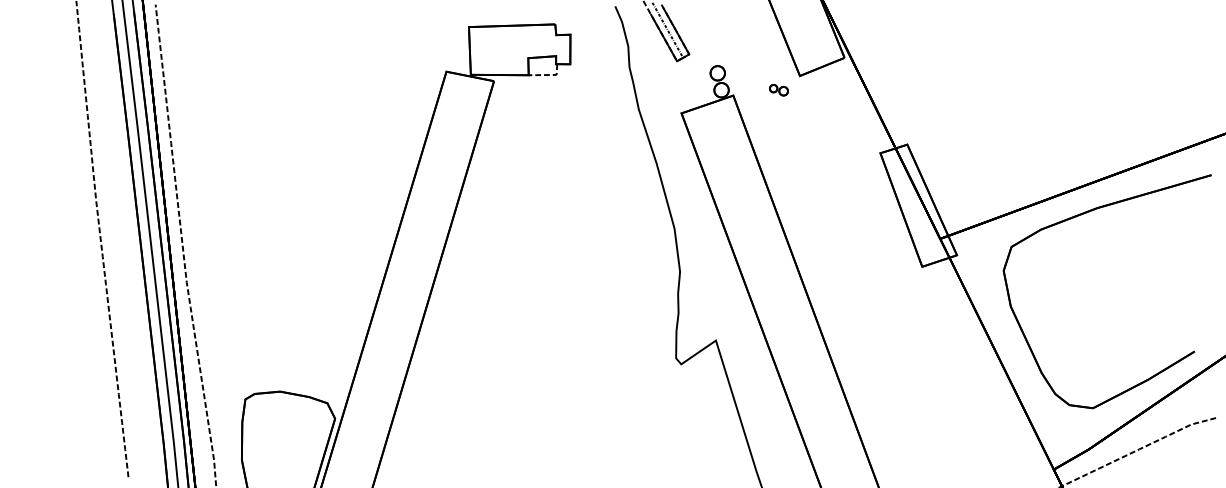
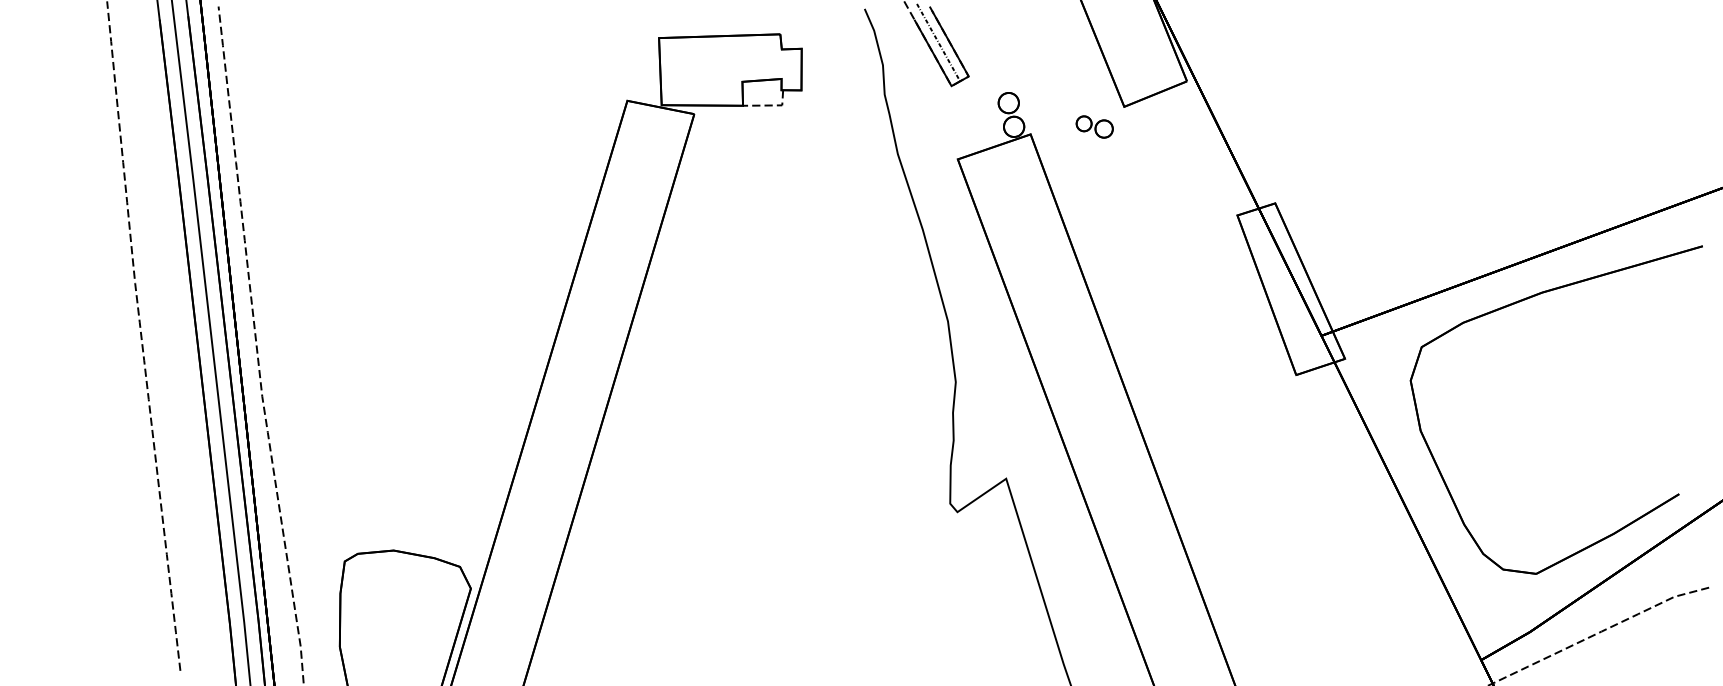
part: (778, 89) -> (1094, 125), size x1.43

